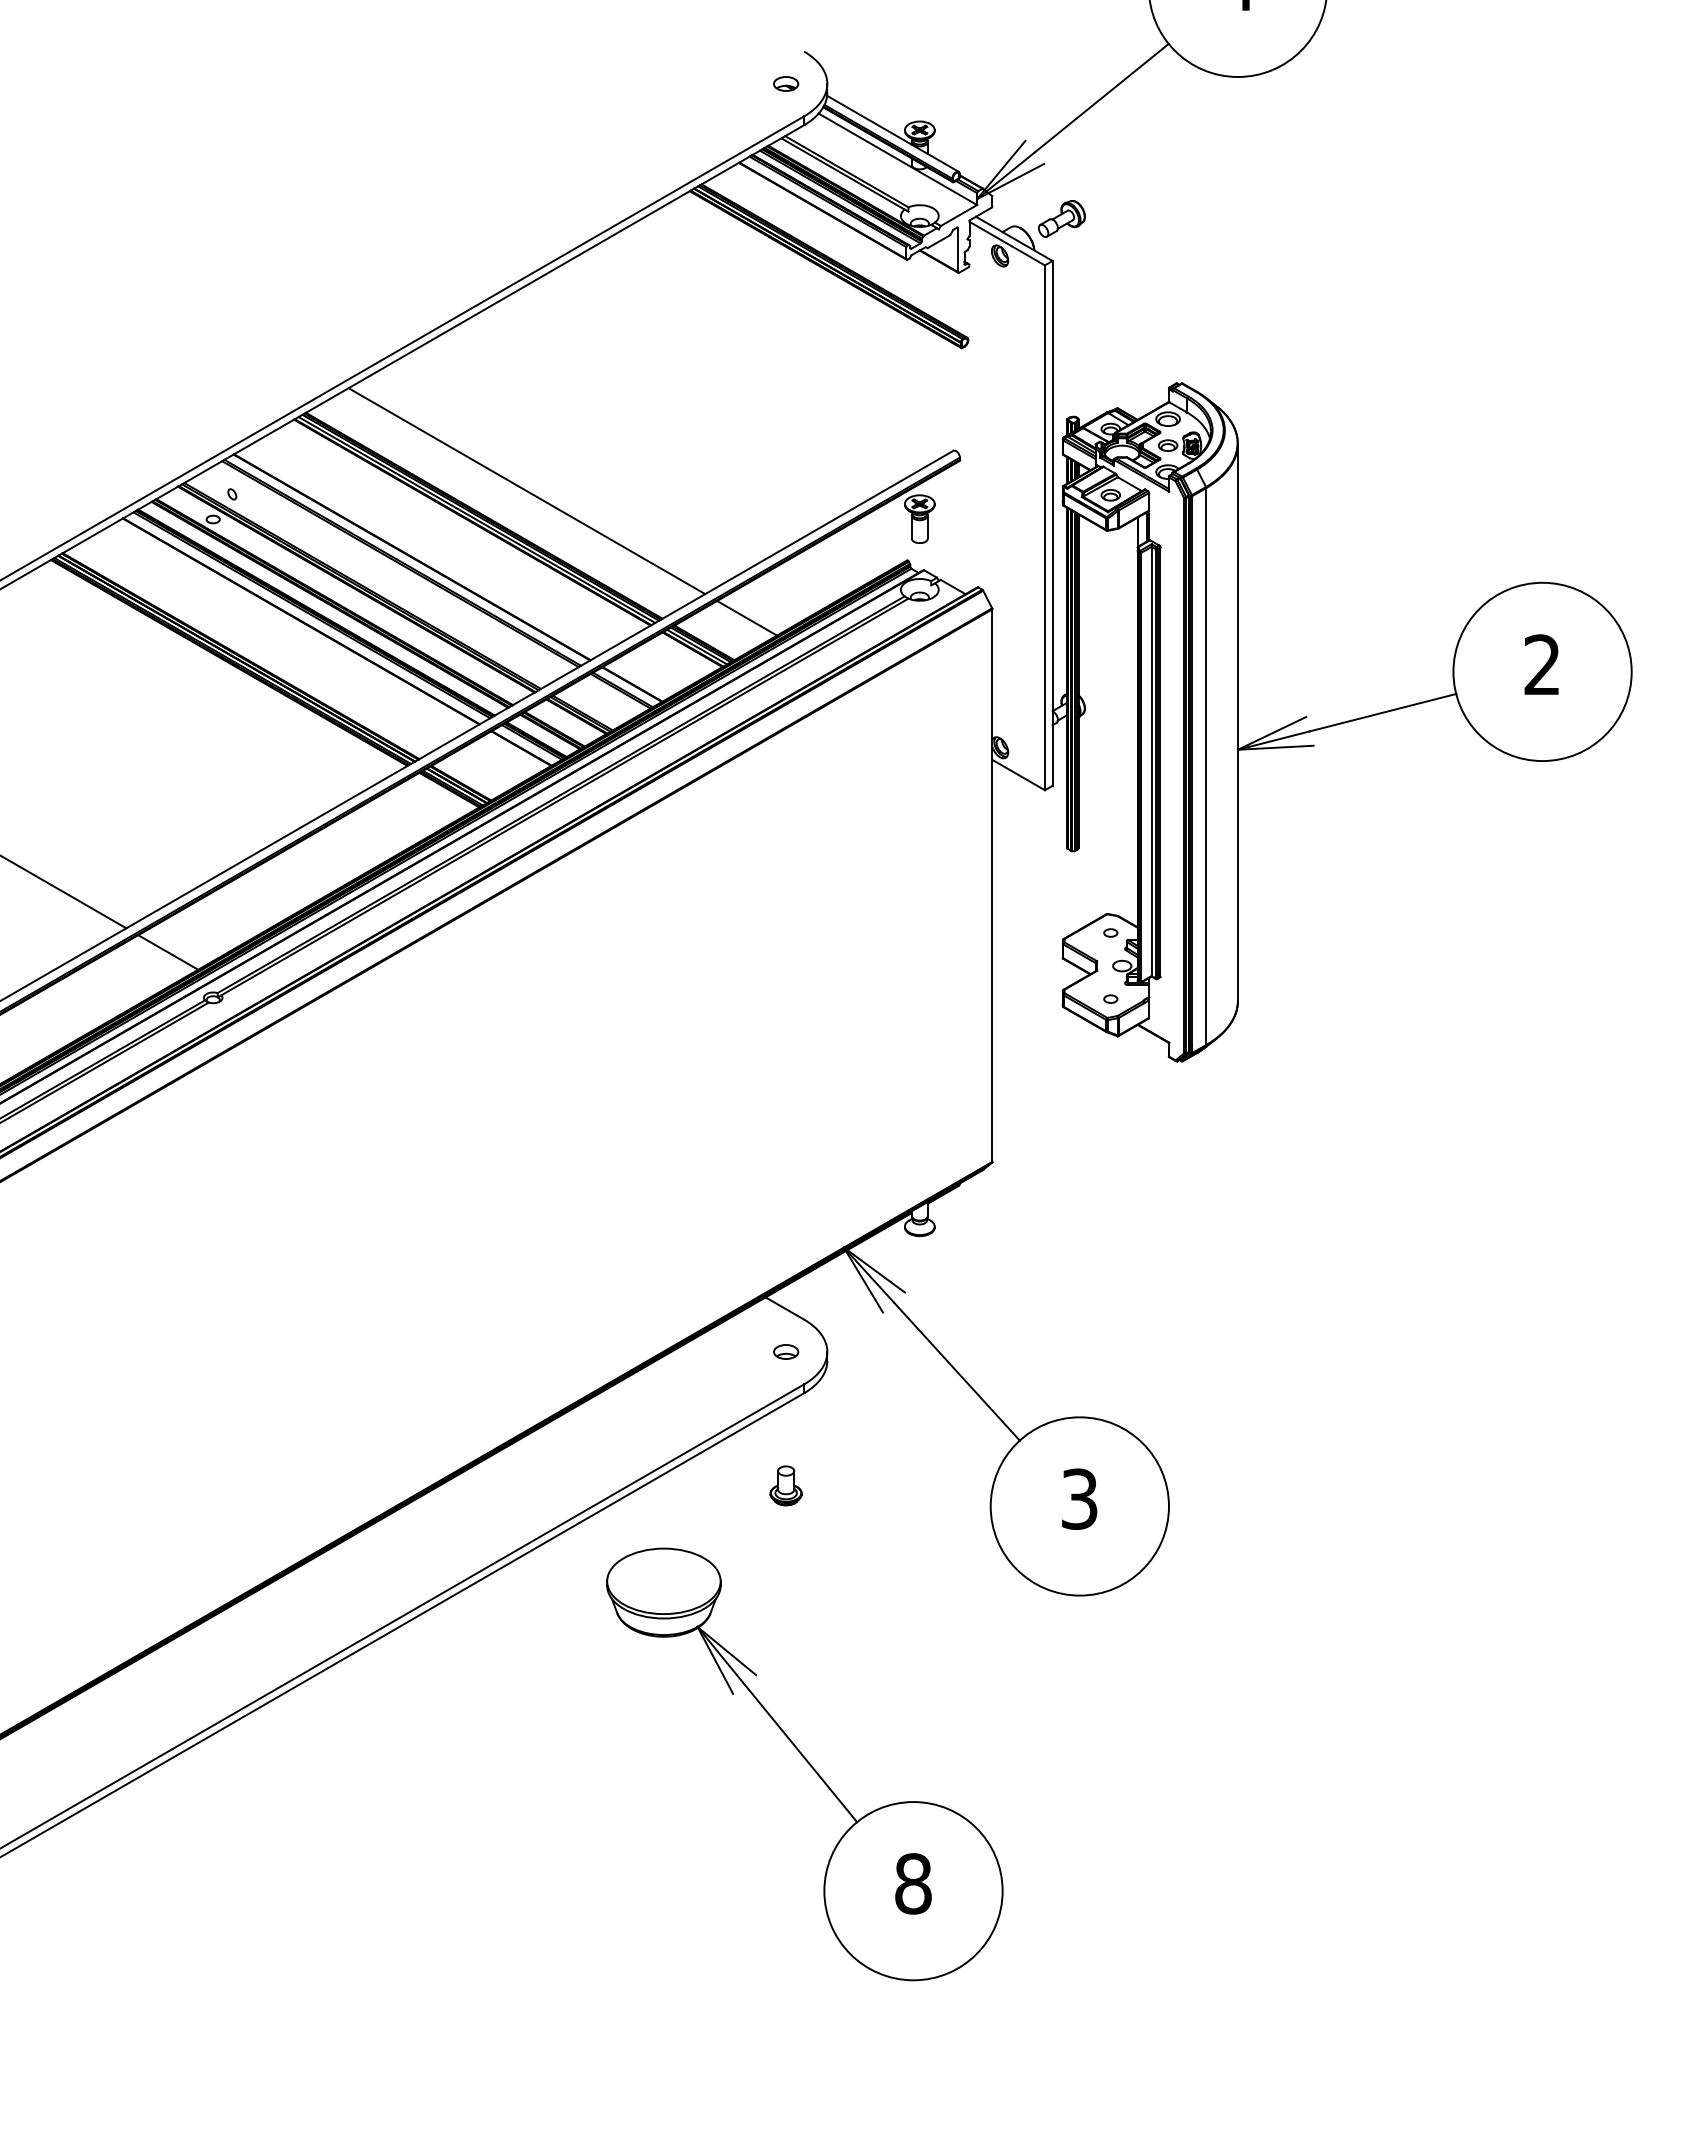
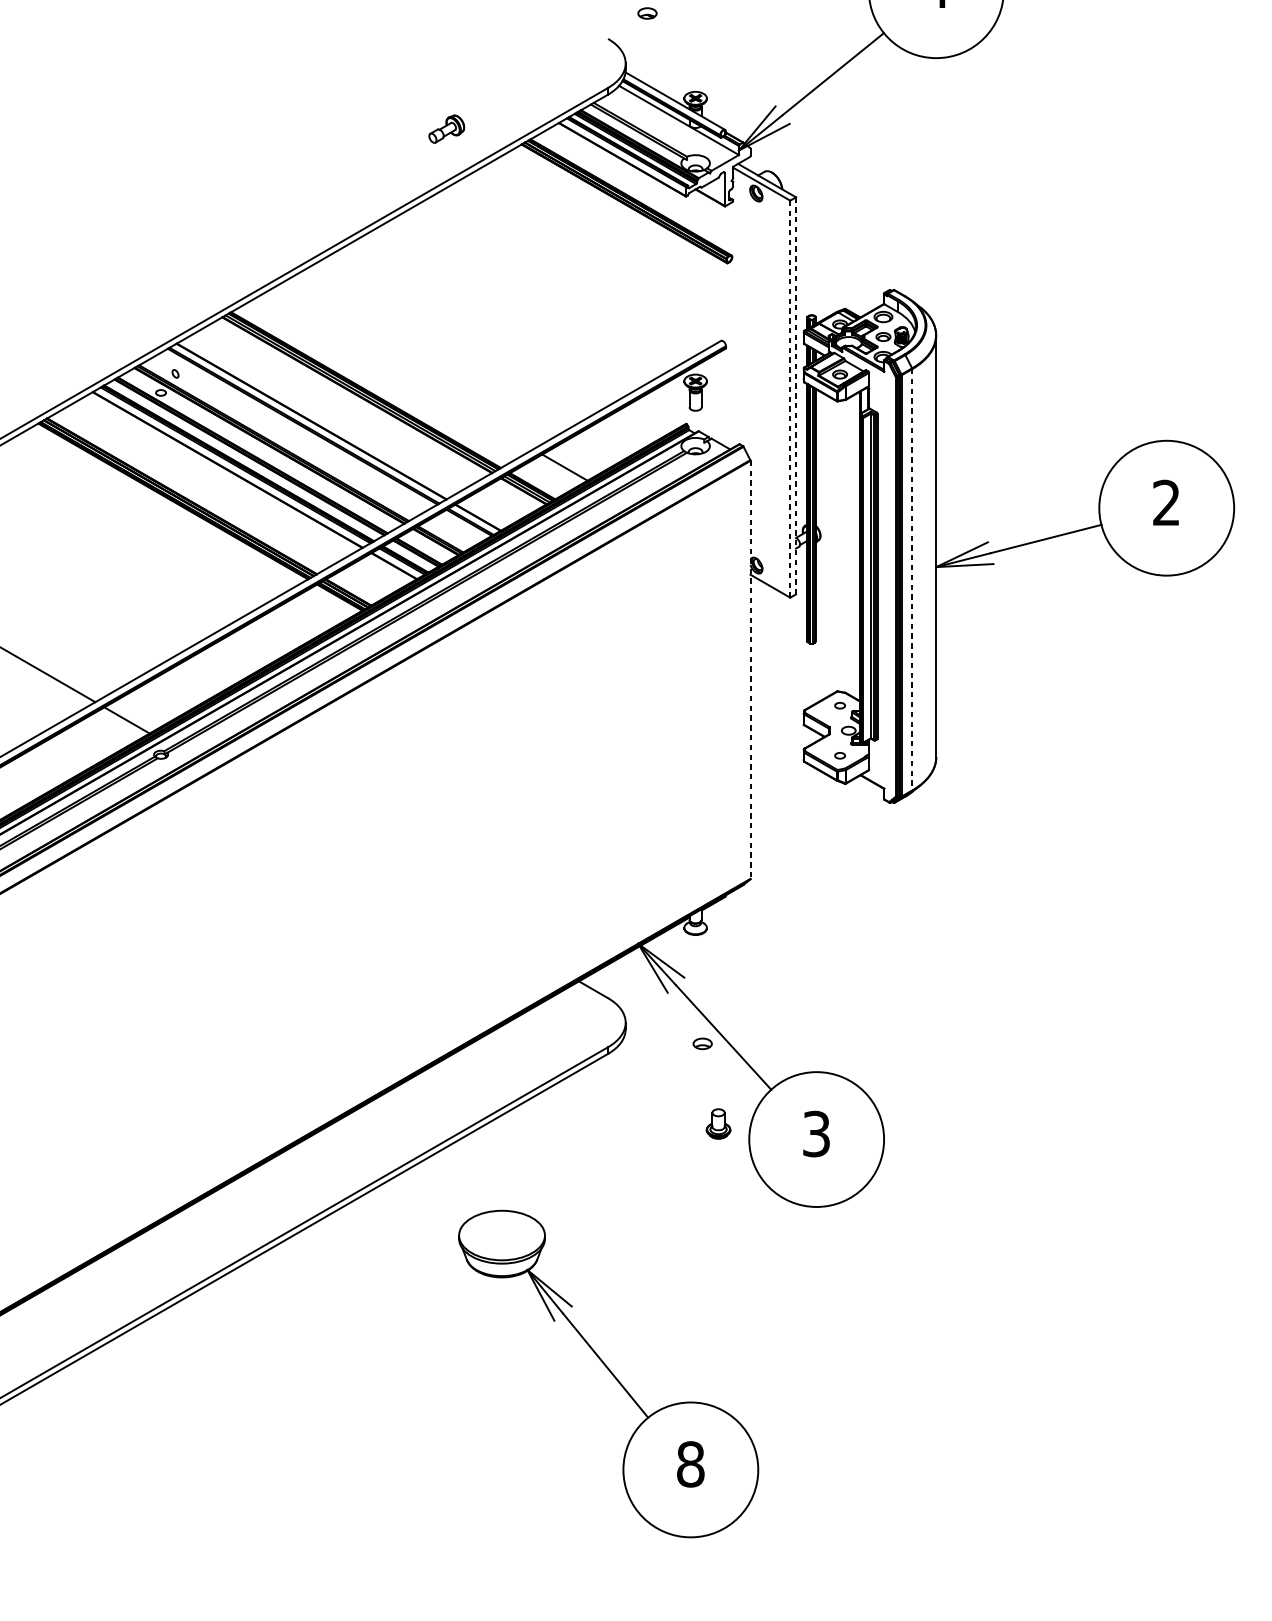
part: (786, 83) -> (647, 13), moved
part: (1061, 218) -> (446, 128), moved
line: (526, 491) -> (398, 371), removed
line: (1052, 522) -> (795, 395), solid -> dashed
line: (1044, 527) -> (789, 398), solid -> dashed
line: (1206, 767) -> (912, 580), solid -> dashed
line: (992, 886) -> (750, 670), solid -> dashed
part: (786, 1351) -> (702, 1043), moved
part: (785, 1485) -> (718, 1123), moved
part: (804, 1764) -> (608, 1374), moved

